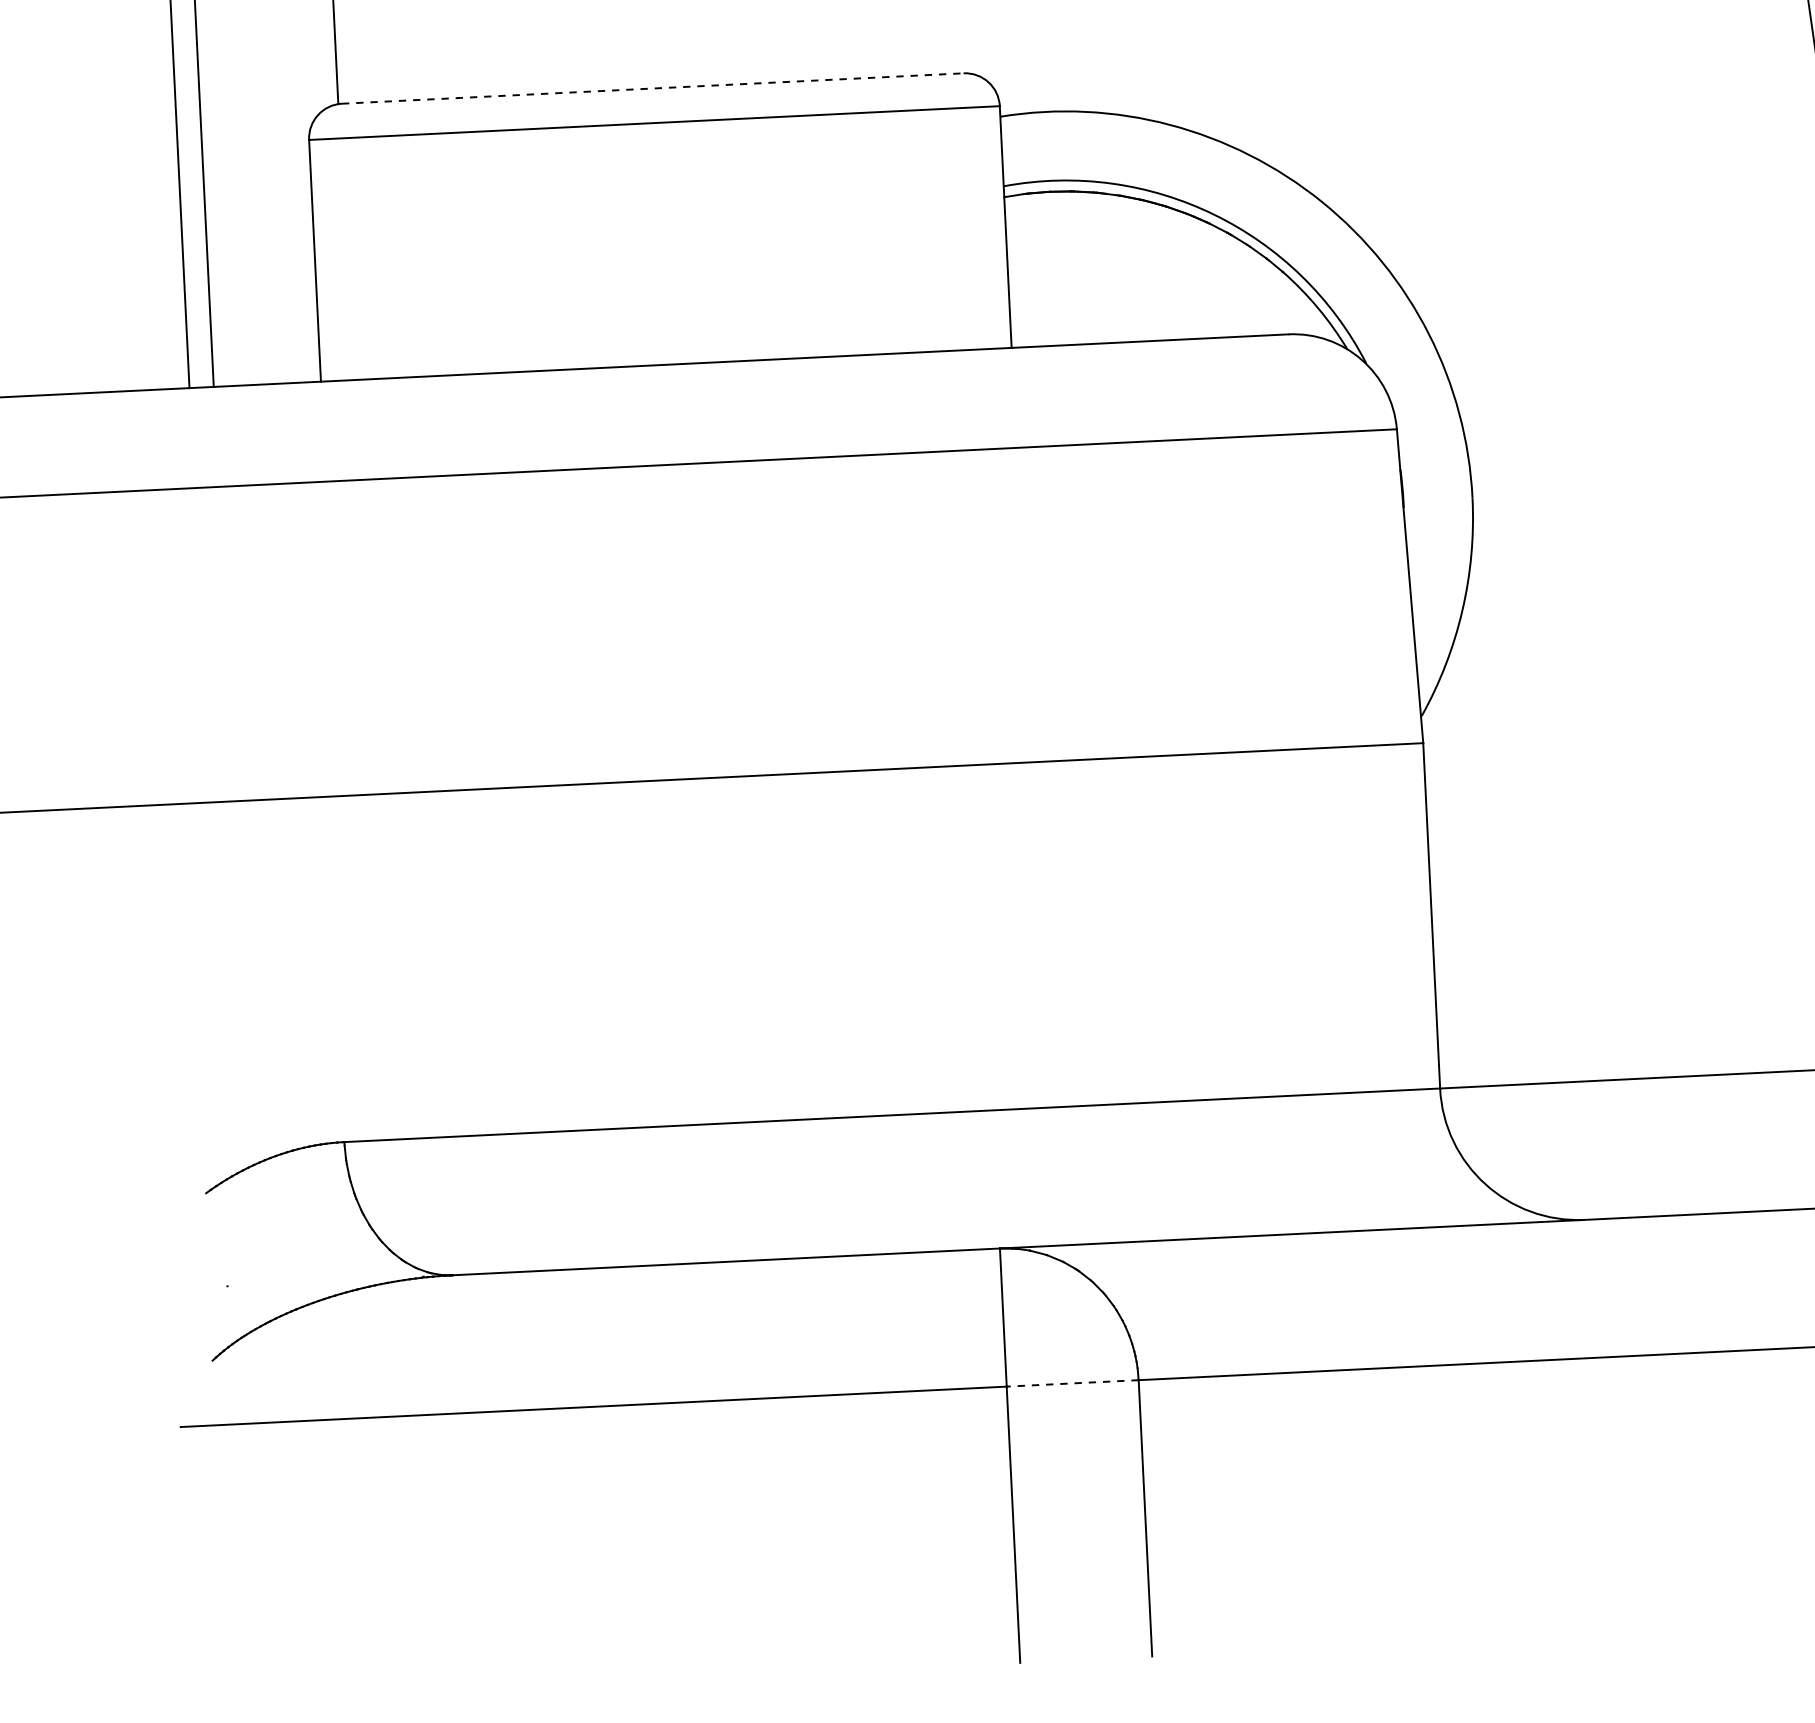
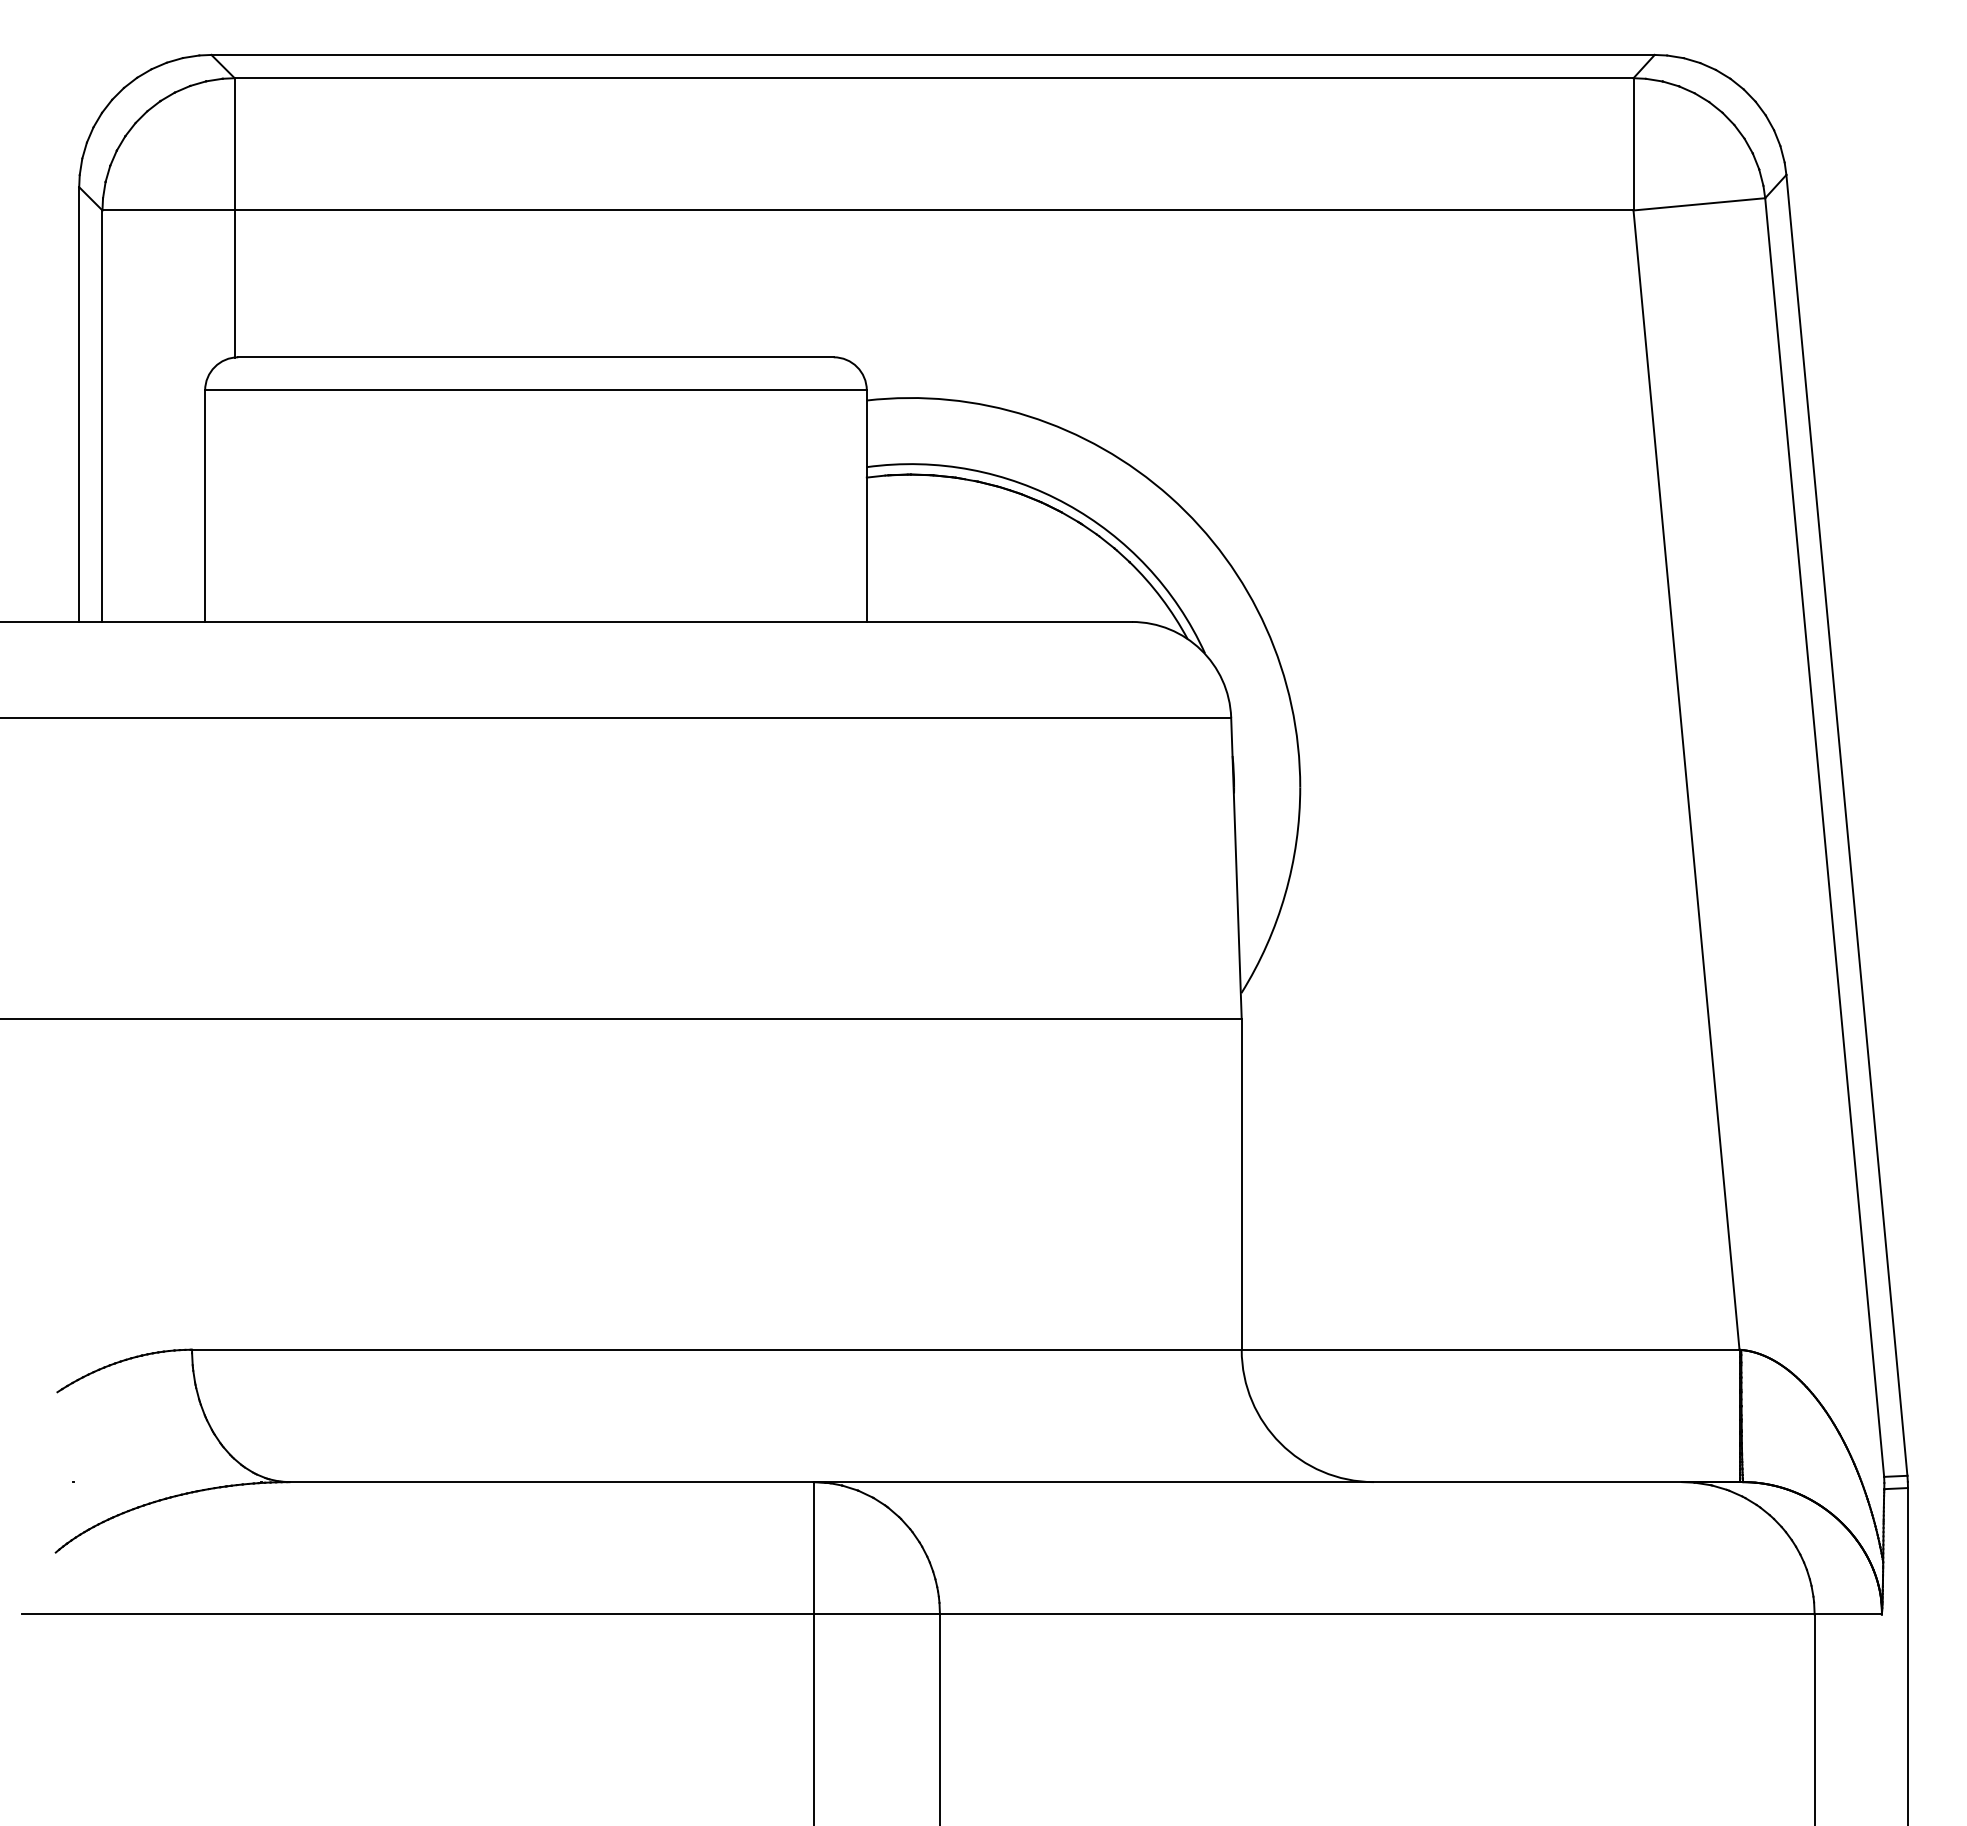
line: (652, 88) -> (535, 357), dashed -> solid
line: (1072, 1383) -> (876, 1614), dashed -> solid

